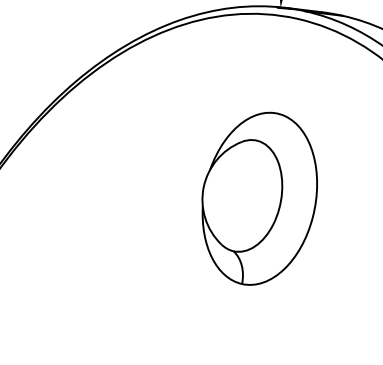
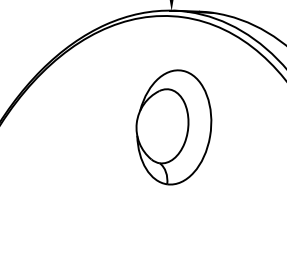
part: (258, 198) -> (173, 127), moved

